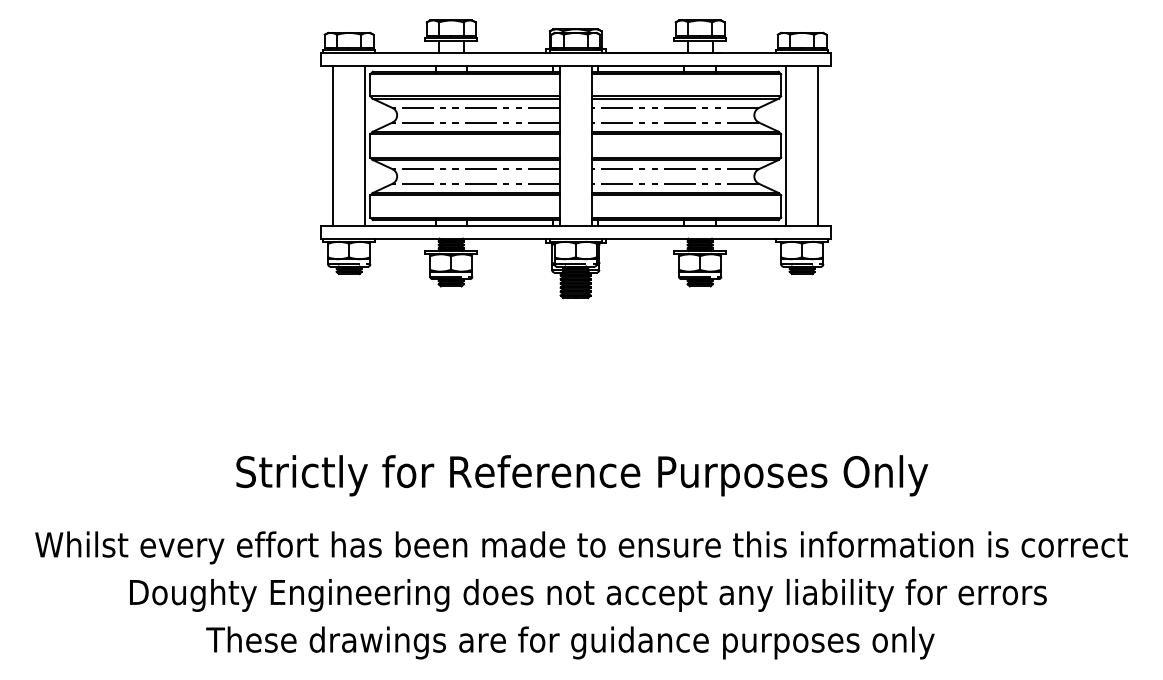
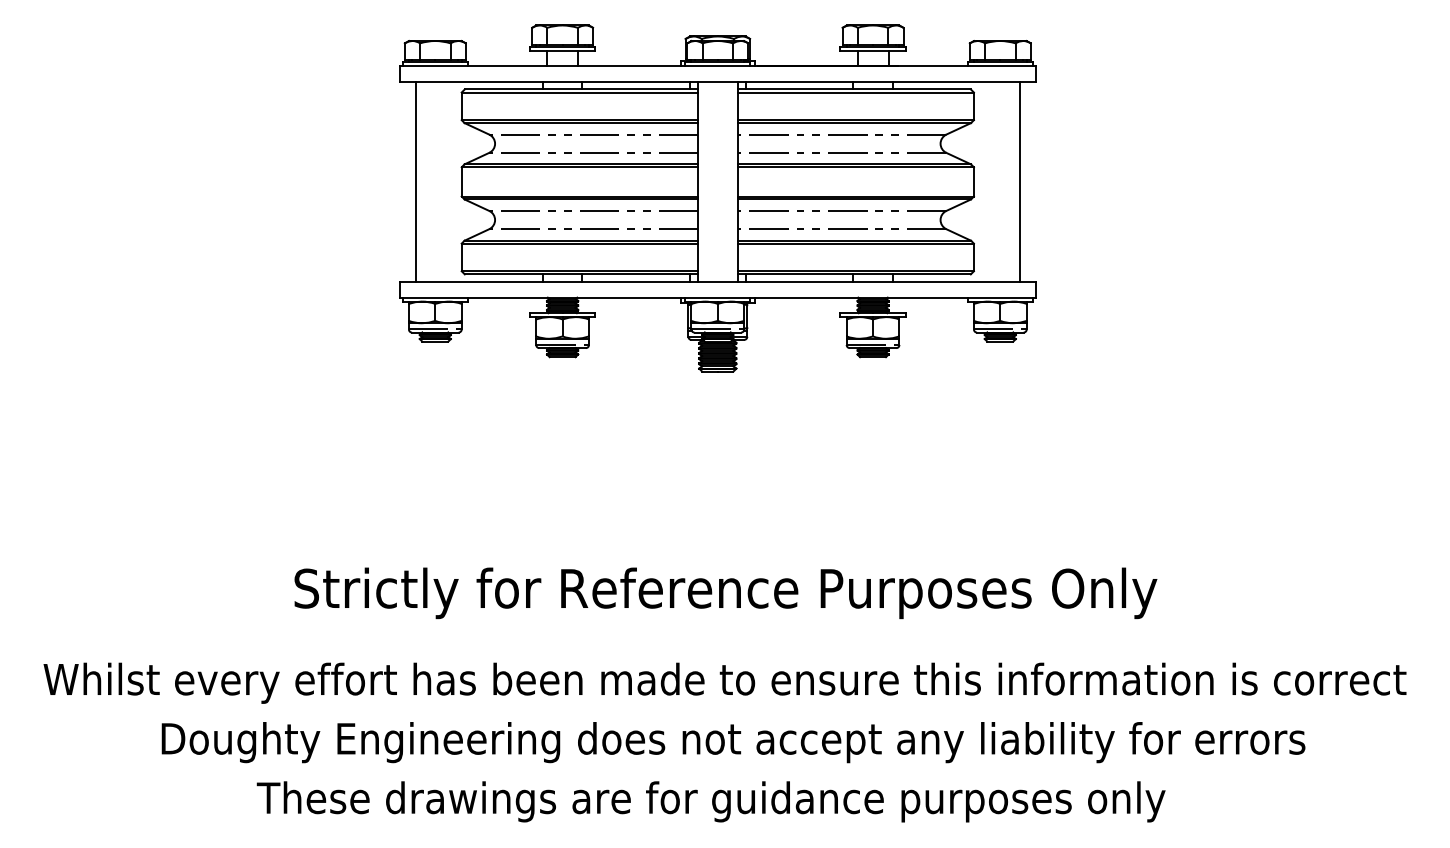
line: (365, 145) -> (455, 181), removed
line: (786, 145) -> (980, 181), removed

